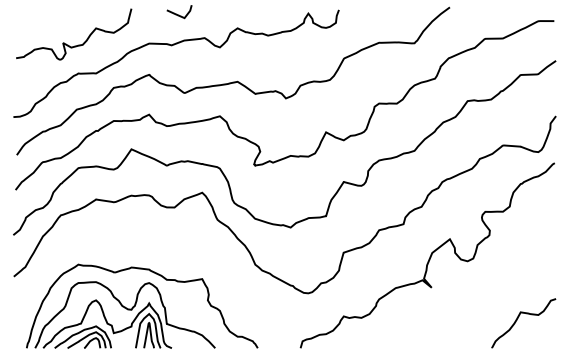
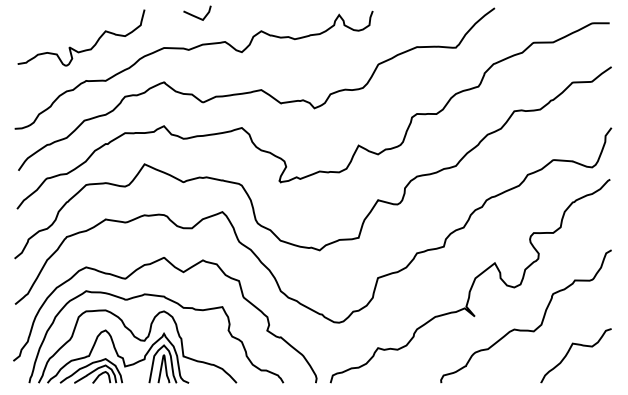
curve: (166, 248) -> (183, 273), added
curve: (477, 299) -> (525, 329), added

